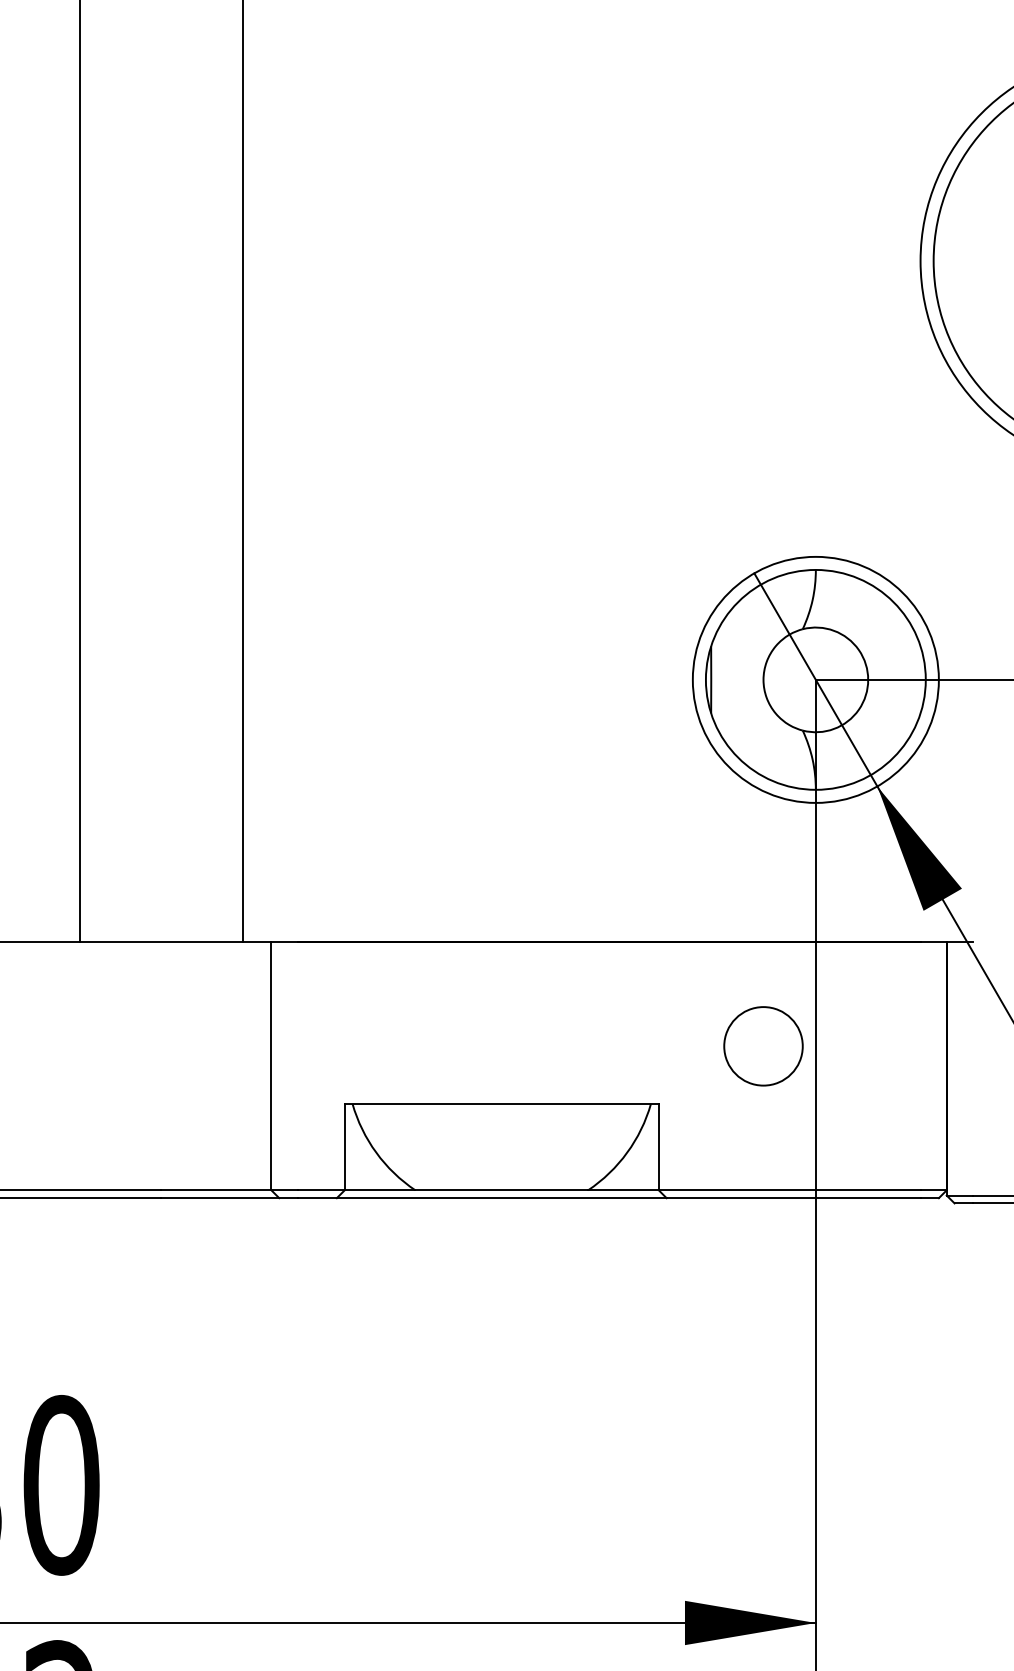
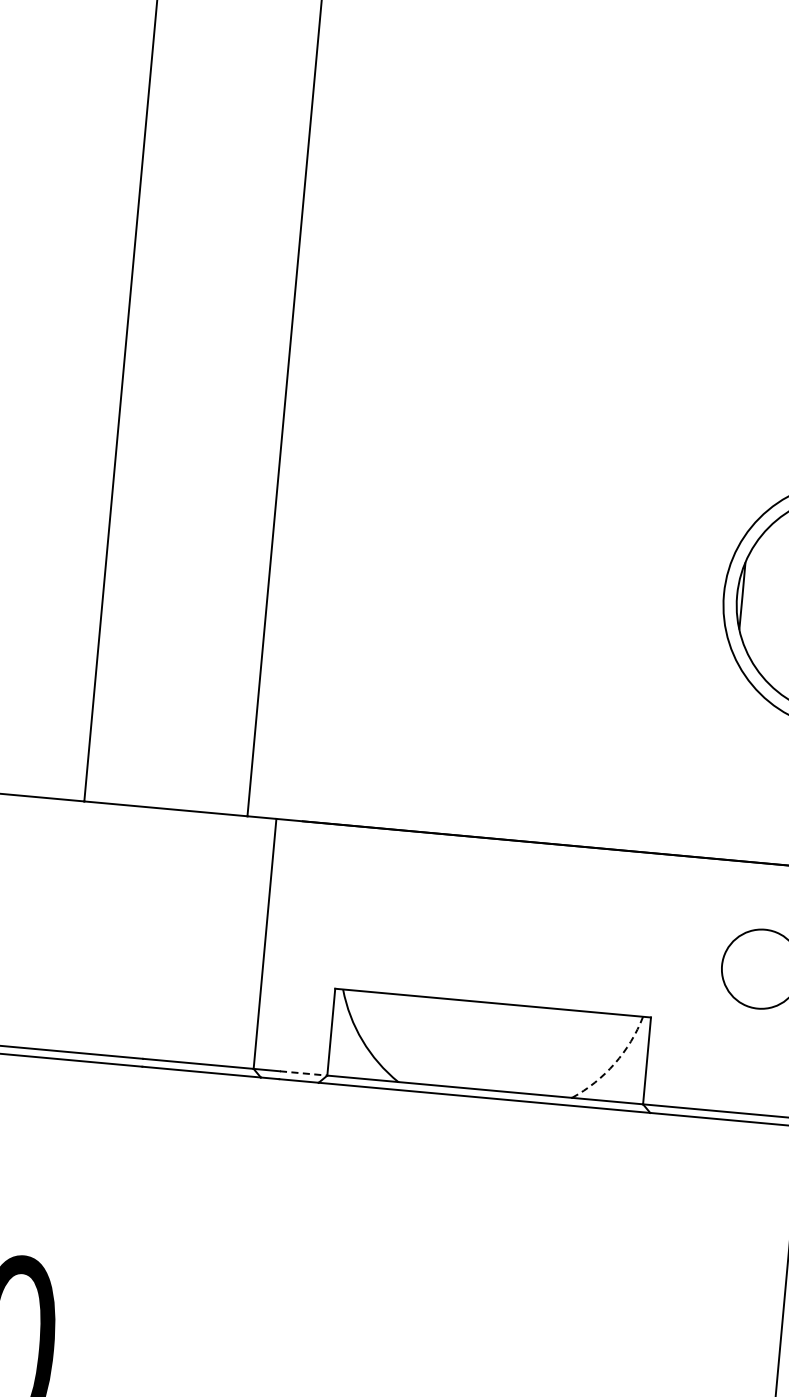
arc: (627, 1152) -> (615, 1063), solid -> dashed
line: (321, 1190) -> (303, 1073), solid -> dashed

